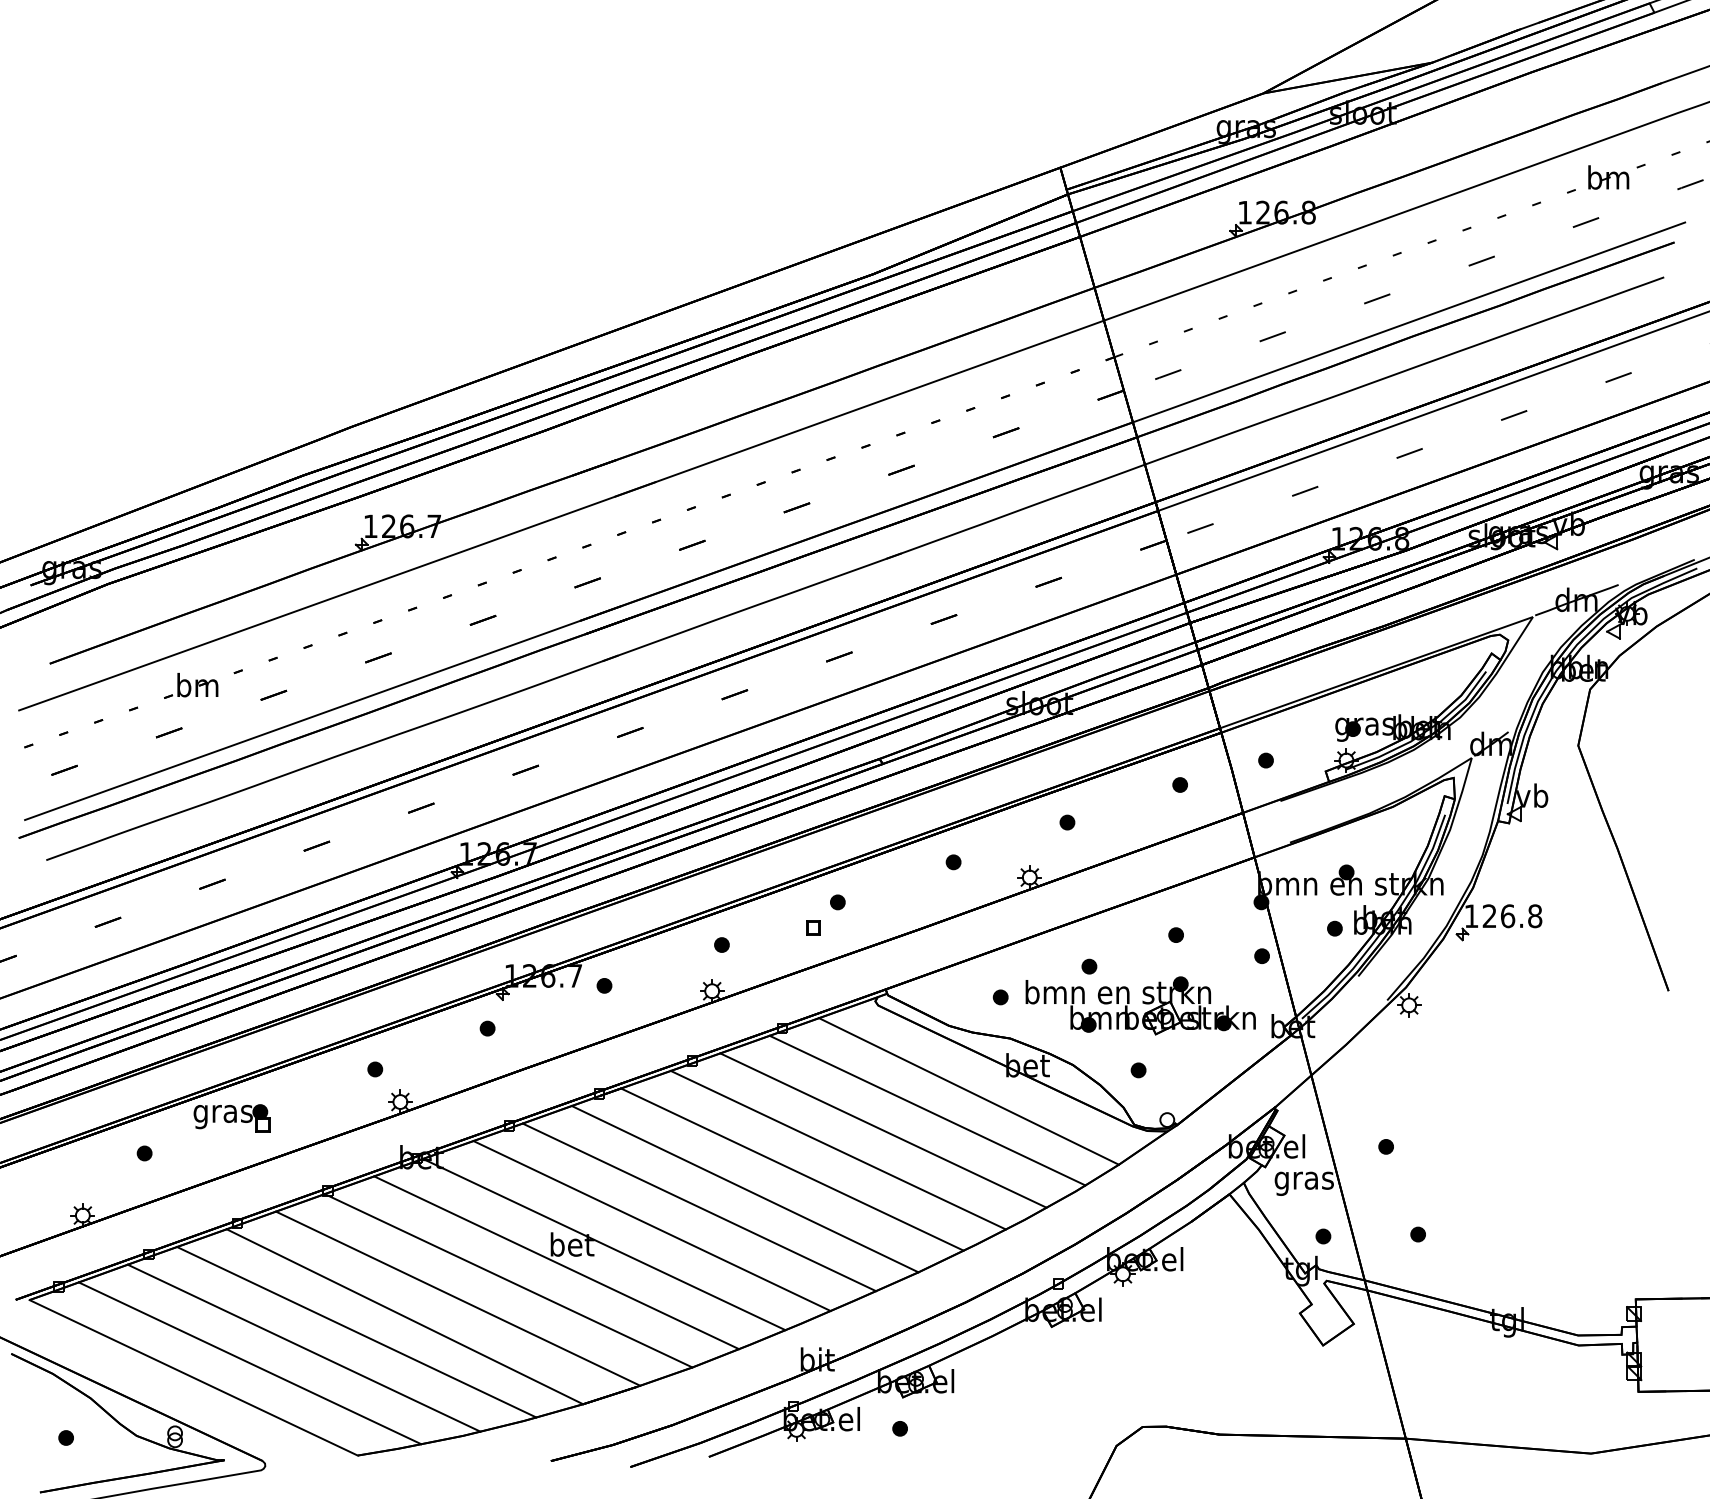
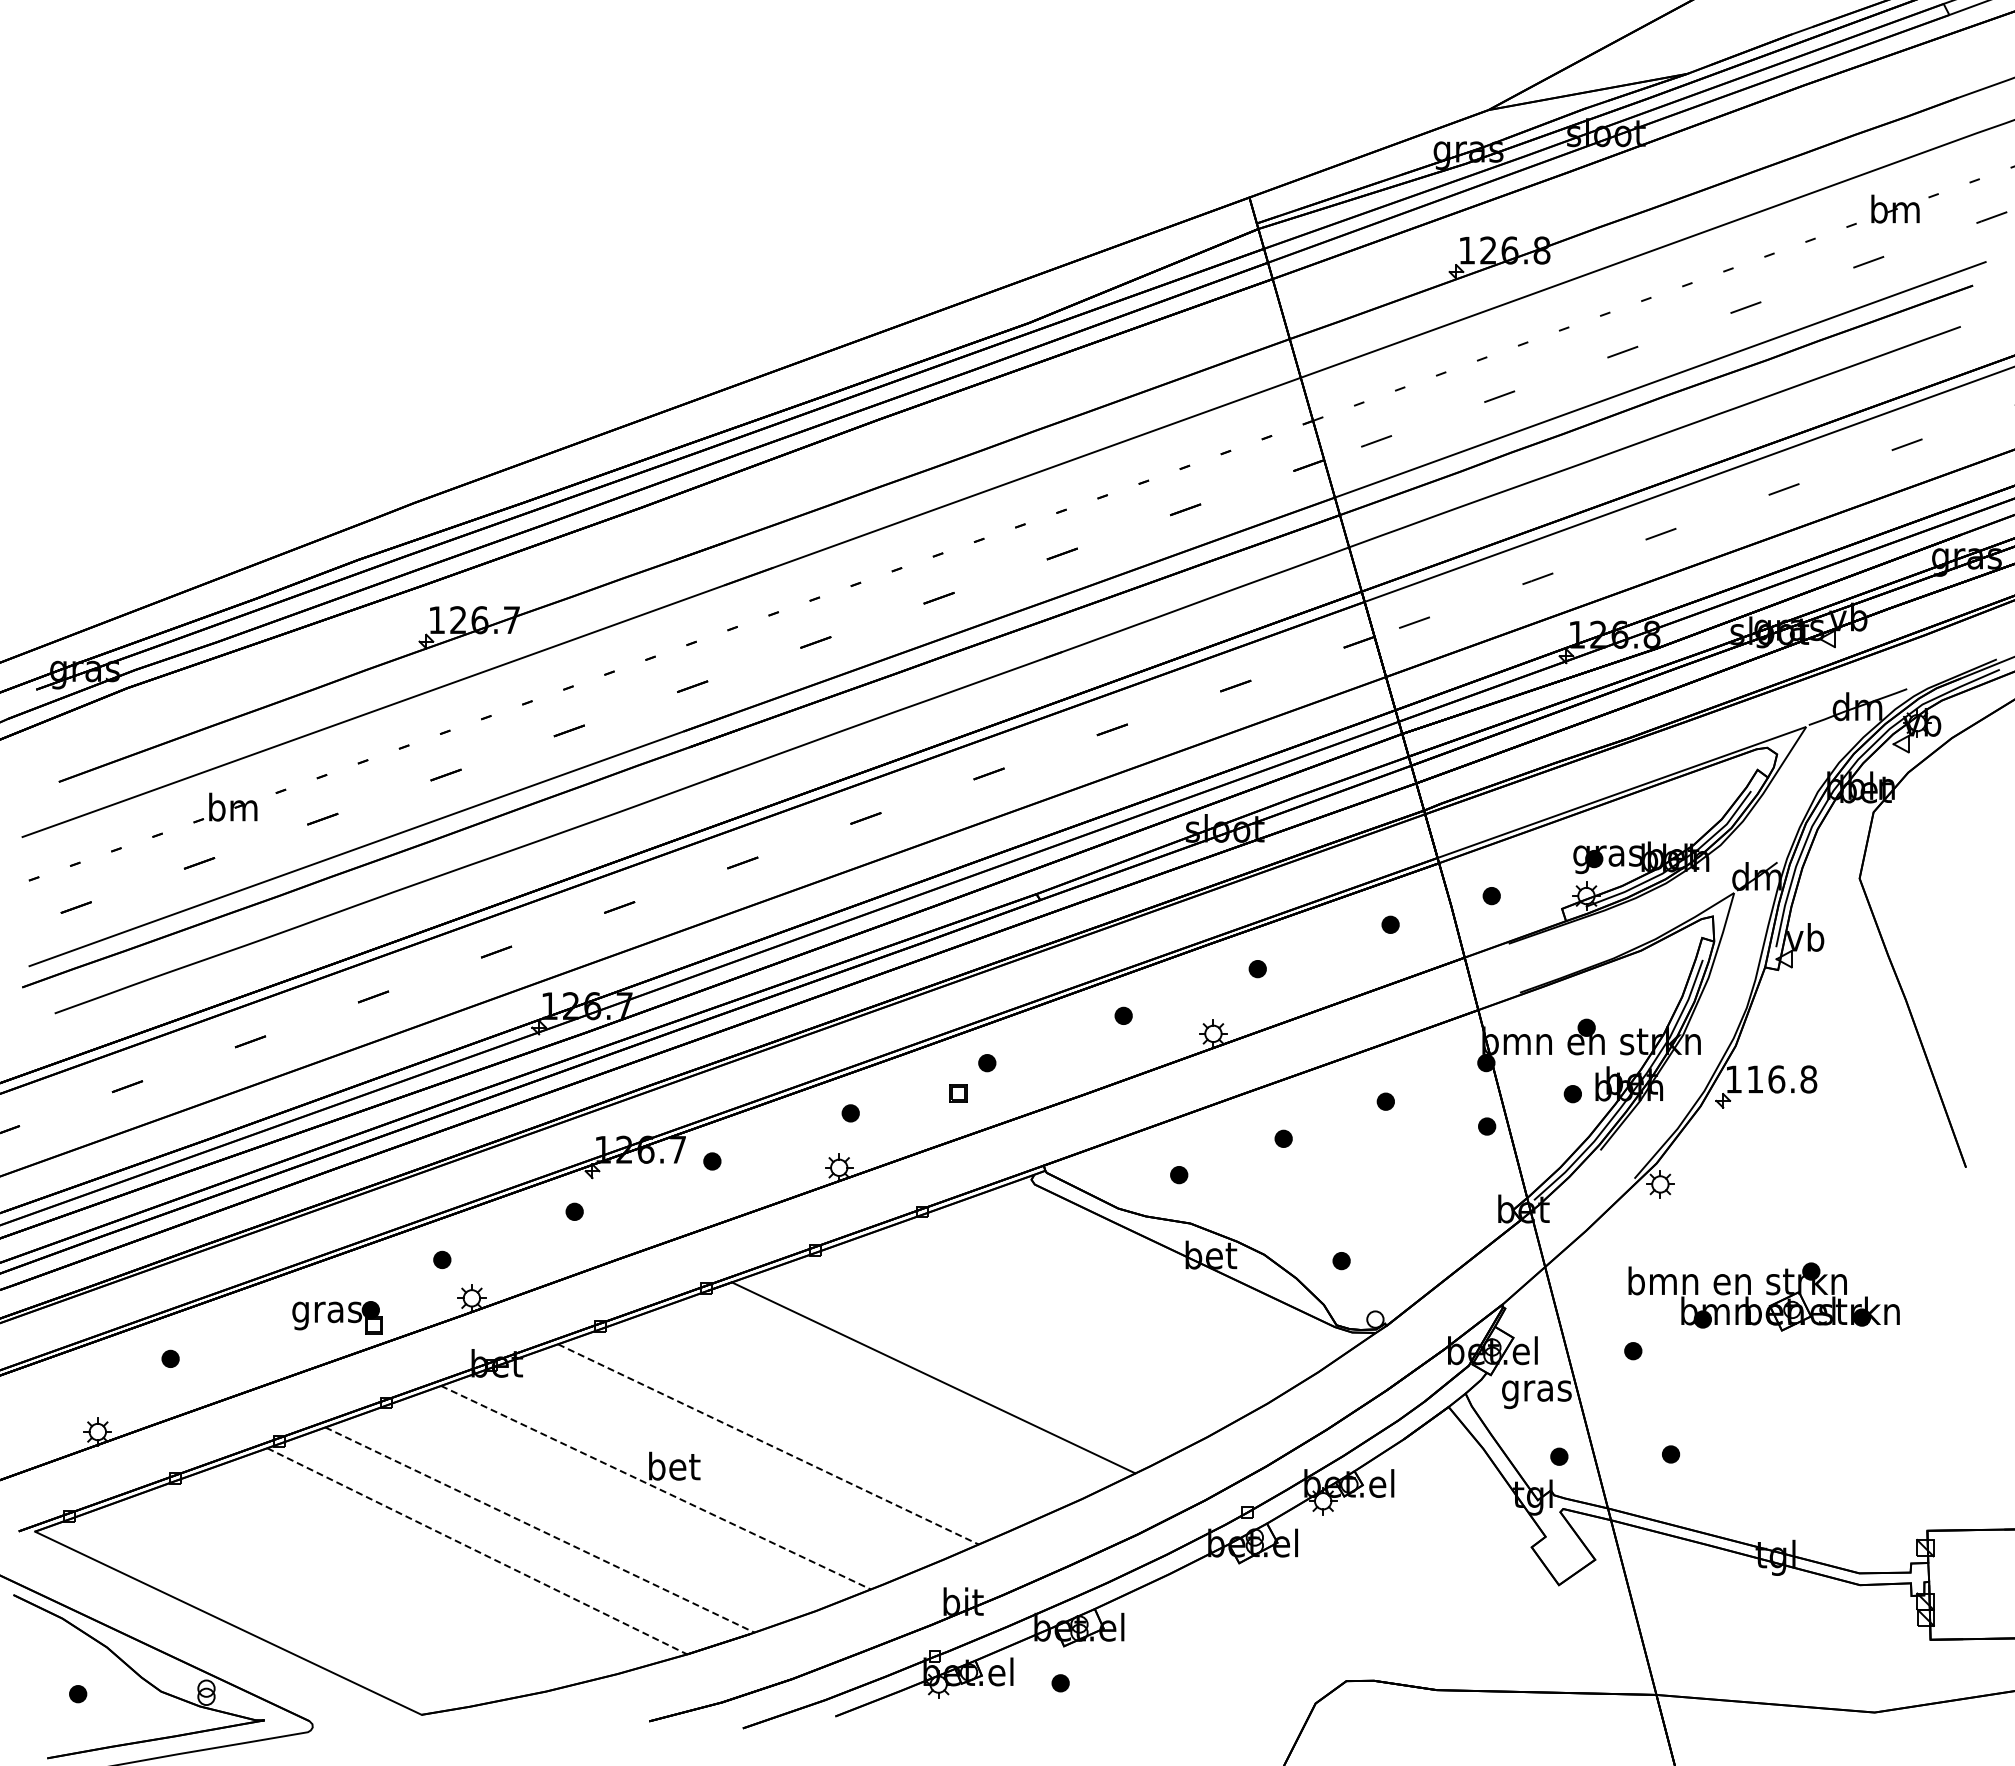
text: (1489, 916) -> (1754, 1079), 126.8 -> 116.8
part: (1140, 1005) -> (1763, 1296), moved
line: (968, 1091) -> (1141, 1285), removed
line: (927, 1110) -> (1093, 1308), removed
part: (231, 1118) -> (337, 1317), moved
line: (883, 1130) -> (1040, 1331), removed
line: (838, 1149) -> (987, 1354), removed
line: (744, 1188) -> (877, 1400), removed
line: (699, 1207) -> (824, 1422), removed
line: (652, 1226) -> (768, 1444), solid -> dashed
line: (603, 1244) -> (711, 1466), removed
line: (557, 1262) -> (656, 1487), solid -> dashed
line: (508, 1280) -> (599, 1508), removed
line: (457, 1299) -> (539, 1530), solid -> dashed
line: (405, 1316) -> (477, 1551), solid -> dashed
line: (356, 1332) -> (420, 1569), removed
line: (304, 1348) -> (358, 1588), removed
line: (249, 1362) -> (294, 1605), removed

